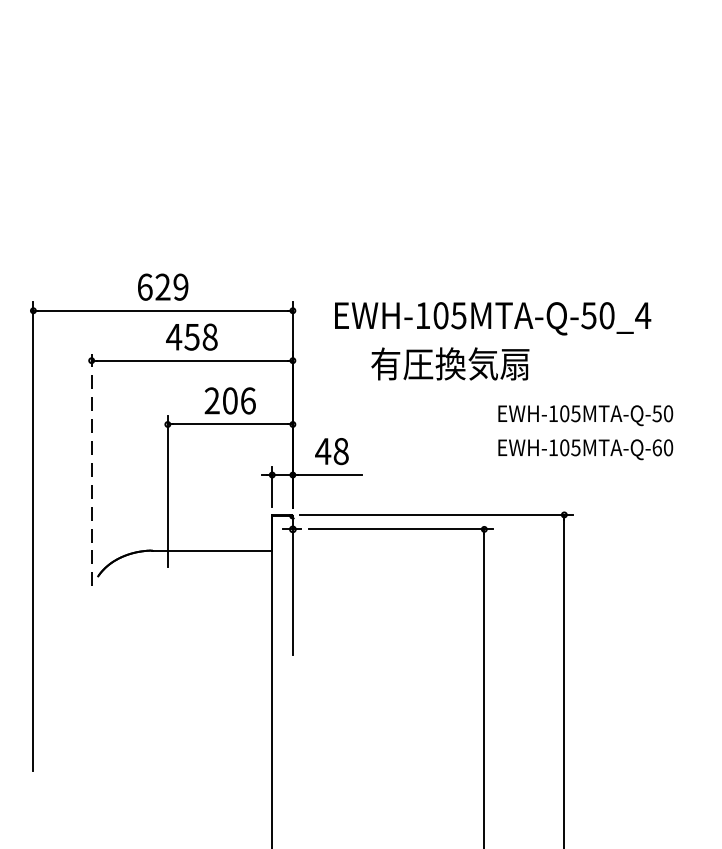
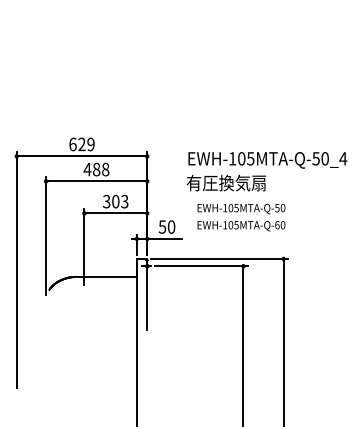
text: (492, 319) -> (267, 160), moved
text: (191, 336) -> (96, 169), 458 -> 488
text: (229, 400) -> (115, 201), 206 -> 303
text: (585, 432) -> (241, 217), moved
text: (331, 450) -> (166, 226), 48 -> 50
line: (92, 470) -> (46, 236), dashed -> solid

